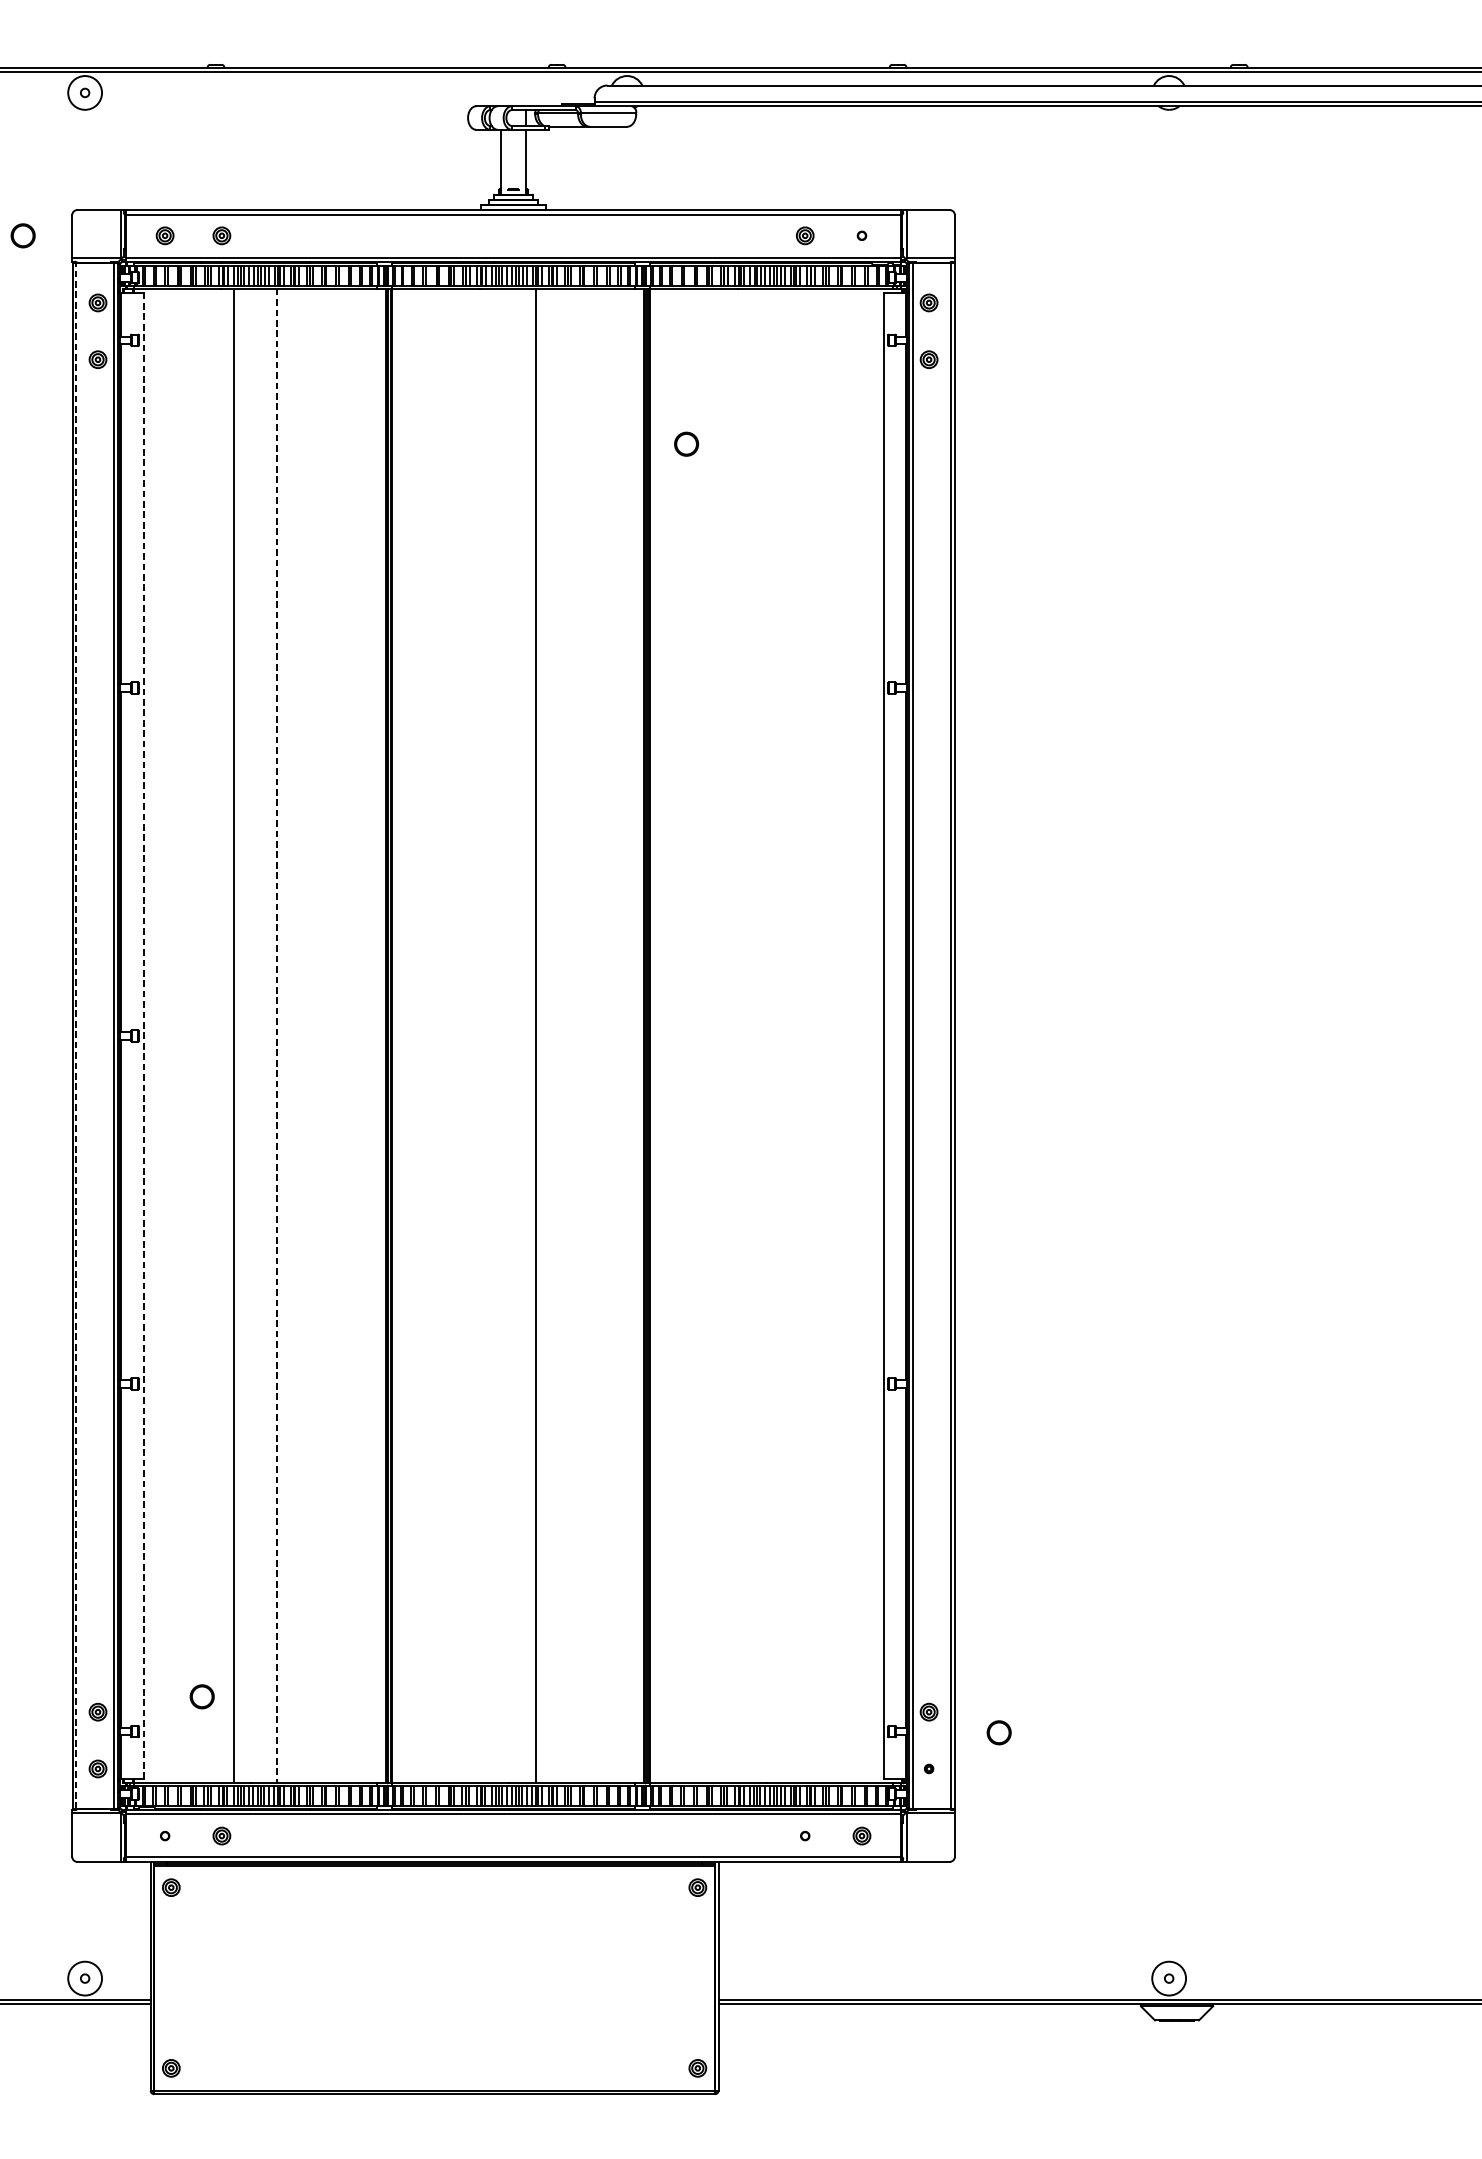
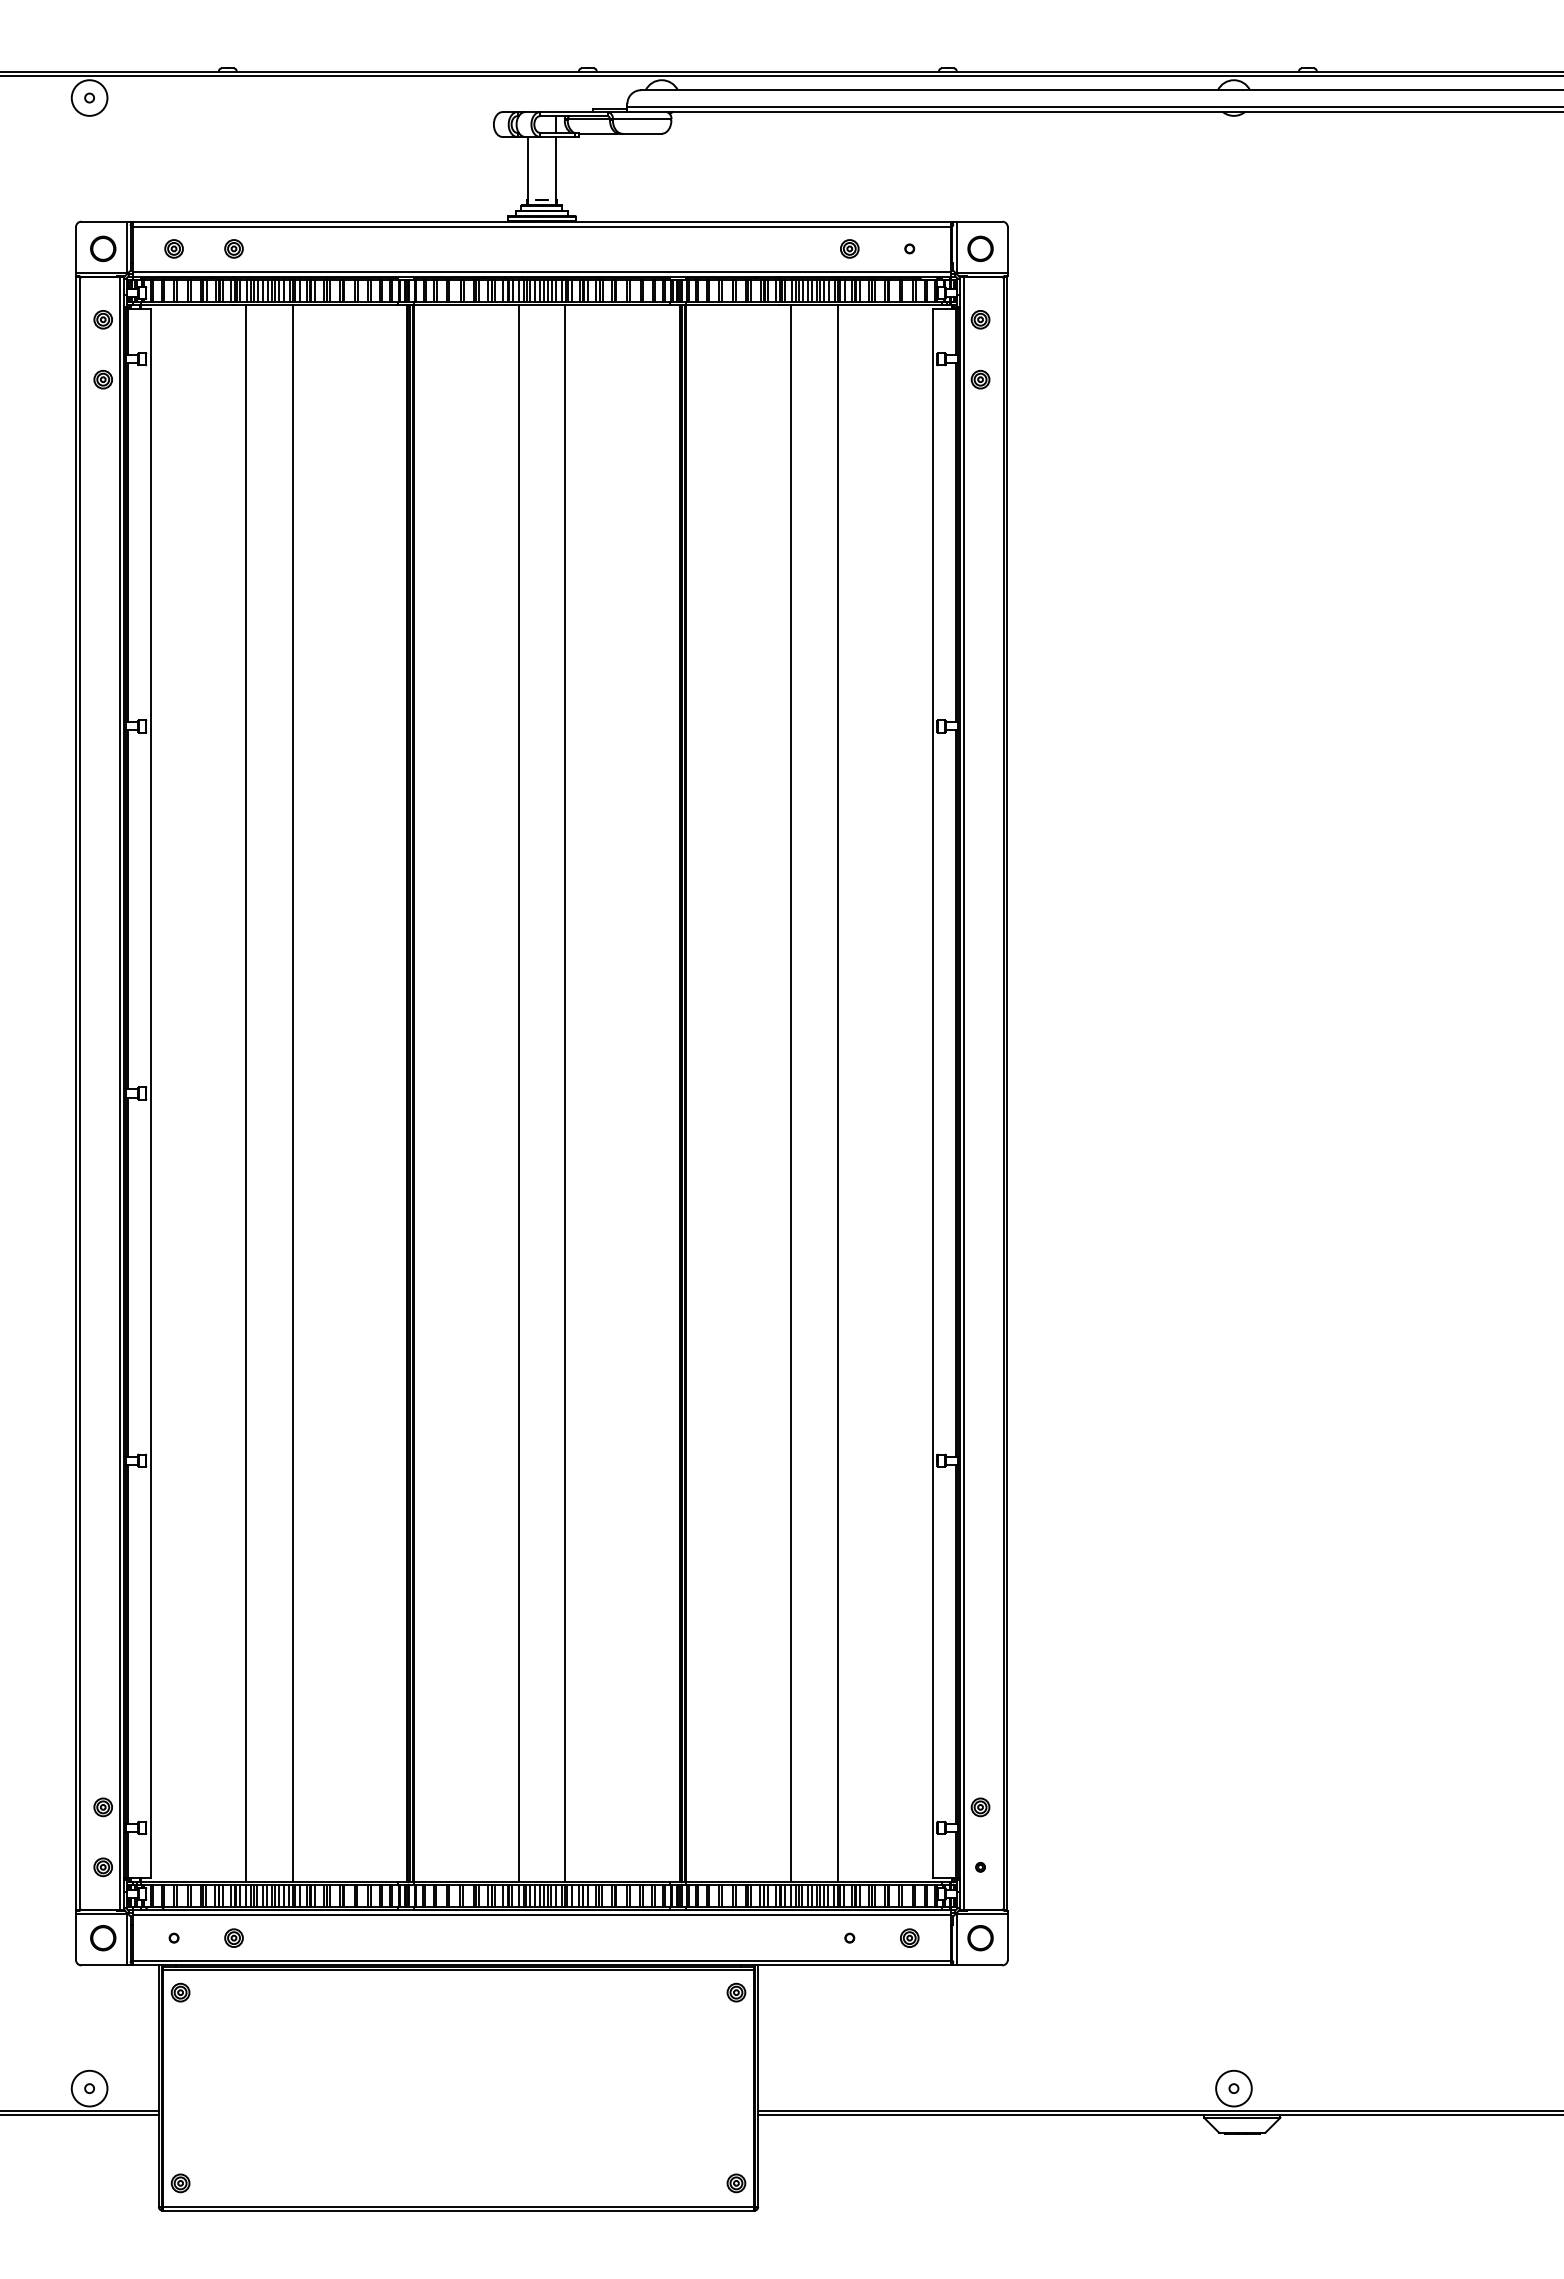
part: (23, 235) -> (103, 248), moved
part: (686, 443) -> (980, 248), moved
line: (76, 1035) -> (80, 1093), dashed -> solid
line: (143, 1035) -> (151, 1093), dashed -> solid
line: (277, 1035) -> (292, 1093), dashed -> solid
line: (491, 1035) -> (518, 1093), added
line: (749, 1035) -> (791, 1093), added
line: (793, 1035) -> (837, 1093), added
part: (202, 1697) -> (103, 1938), moved
part: (999, 1733) -> (980, 1938), moved

